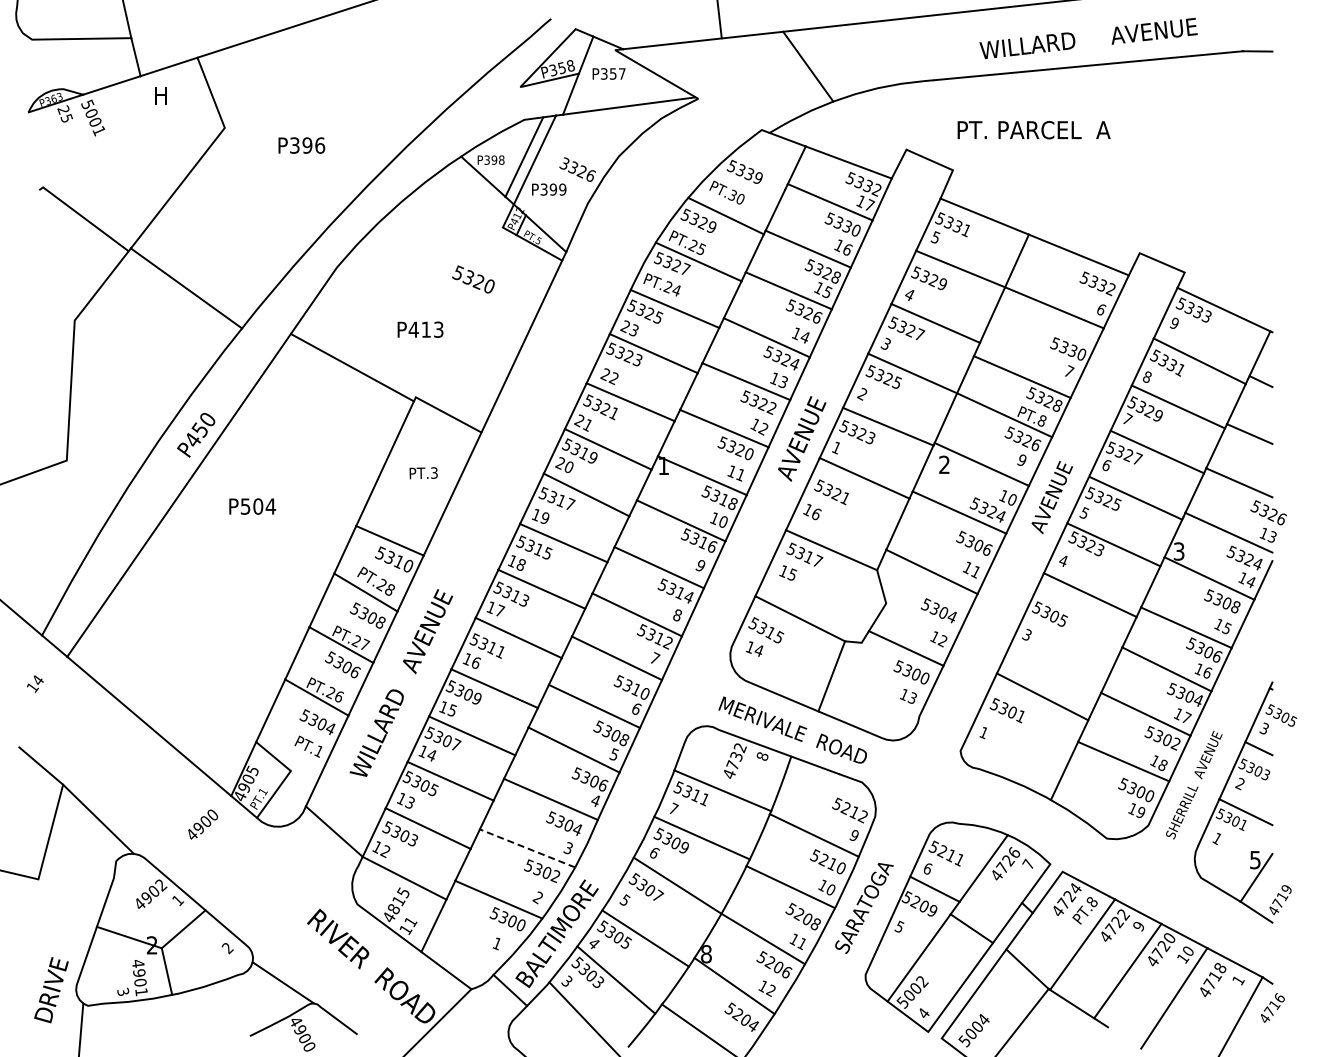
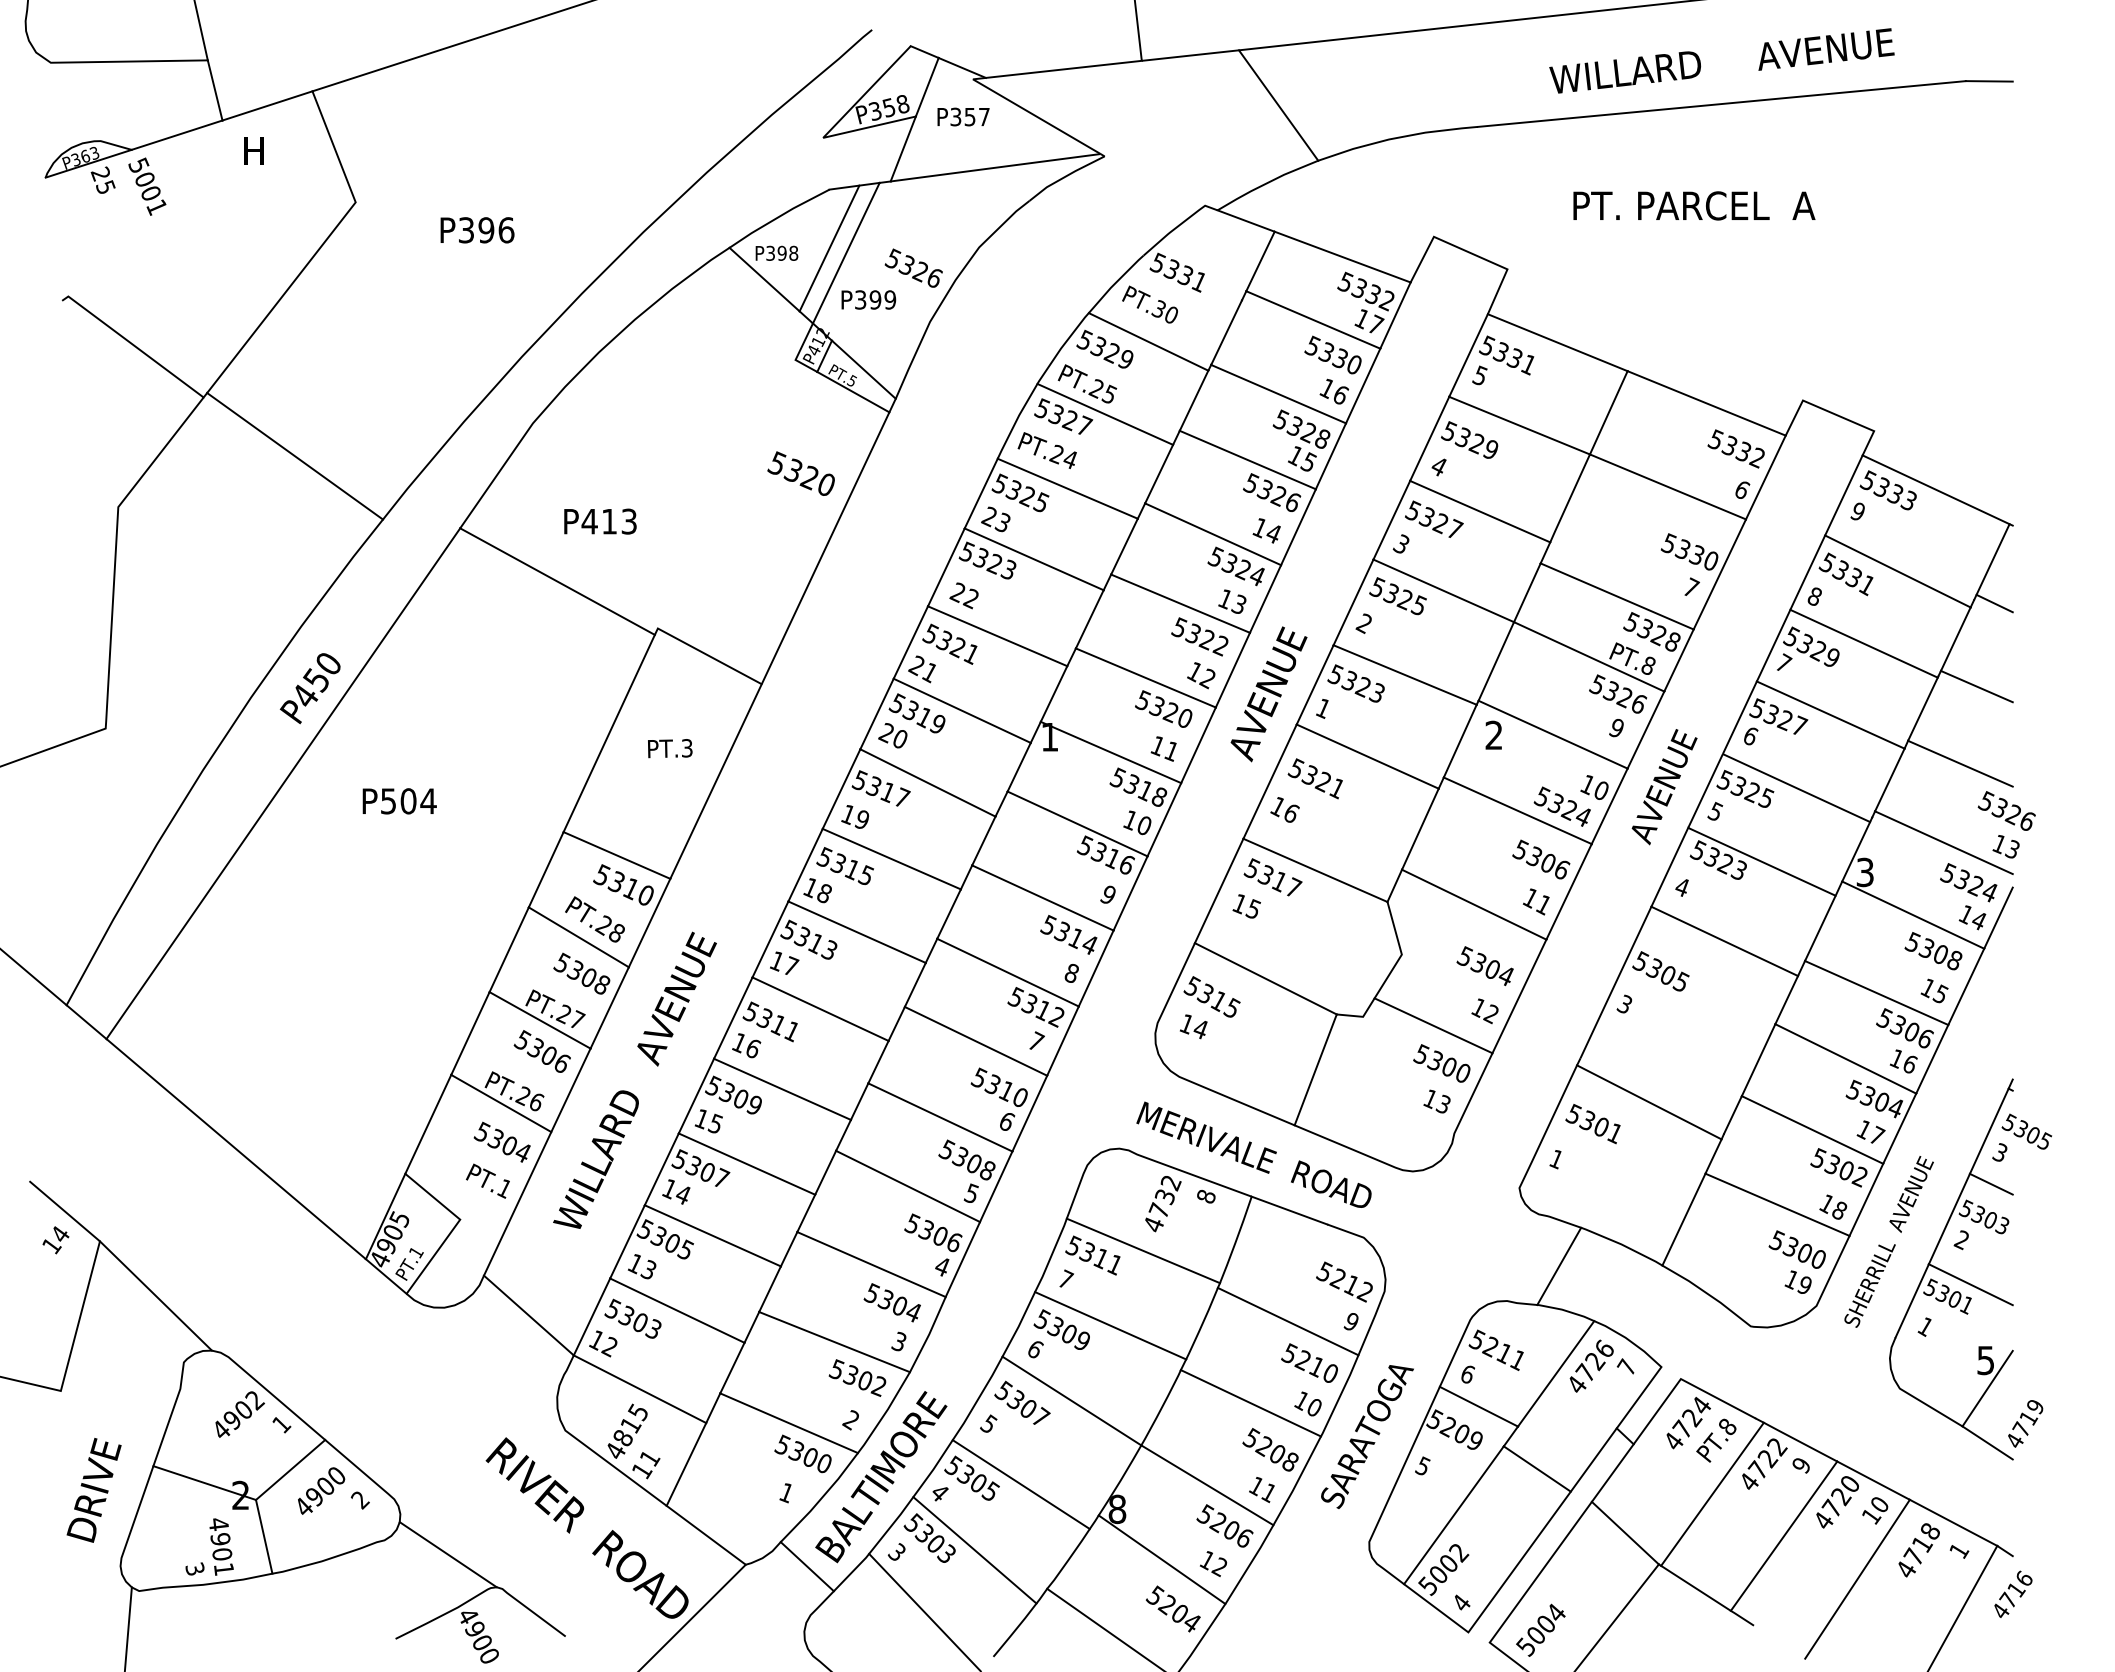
text: (1033, 130) -> (1693, 206), moved
text: (565, 163) -> (894, 258), 3326 -> 5326
text: (757, 178) -> (1198, 282), 5339 -> 5331
text: (473, 279) -> (801, 473), moved
text: (420, 329) -> (600, 521), moved
text: (35, 683) -> (56, 1239), moved
line: (985, 800) -> (1558, 1266), added
text: (203, 824) -> (321, 1490), moved
line: (527, 848) -> (834, 1342), dashed -> solid
text: (51, 990) -> (94, 1490), moved

